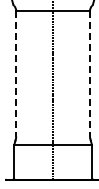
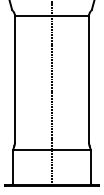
line: (16, 74) -> (15, 79), dashed -> solid
line: (89, 74) -> (88, 79), dashed -> solid

